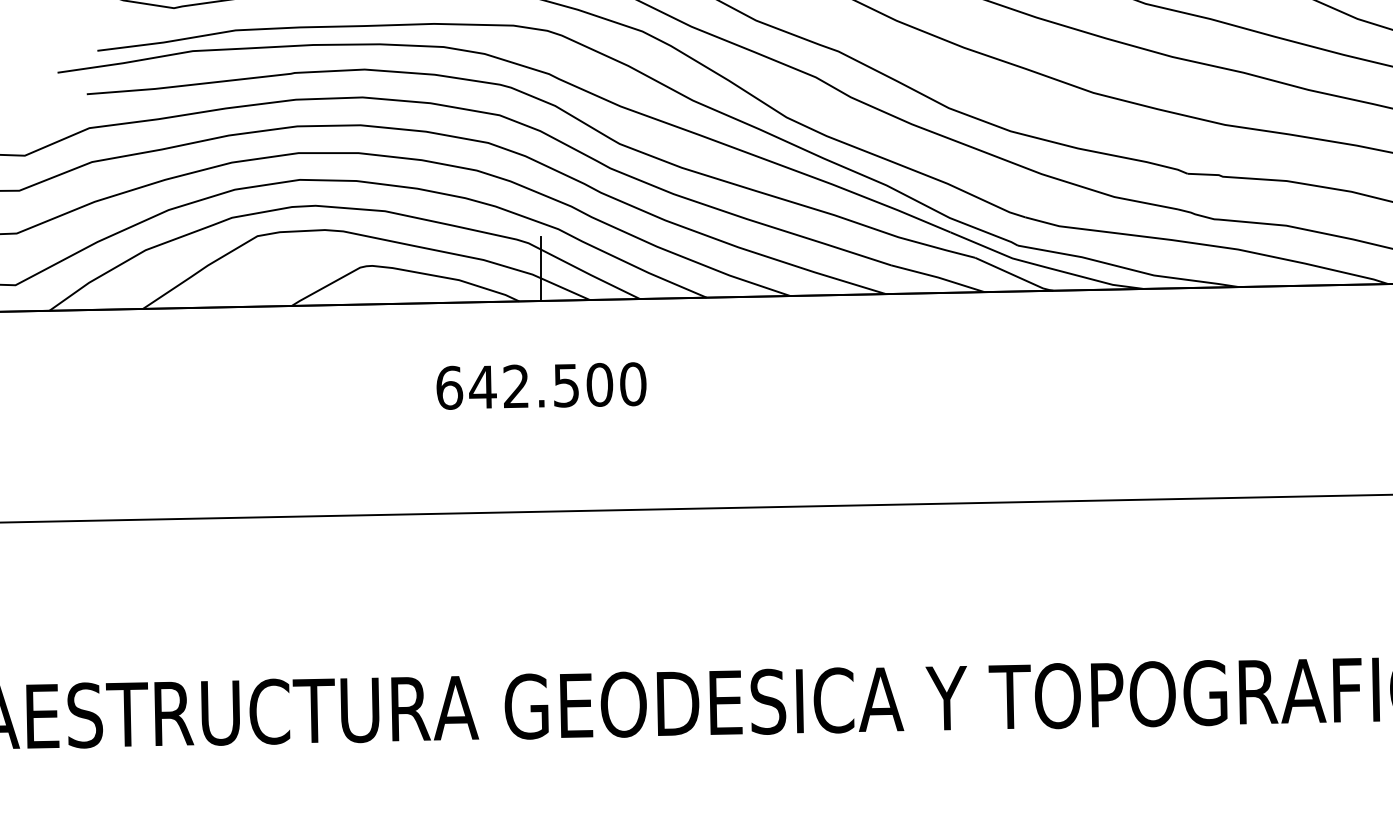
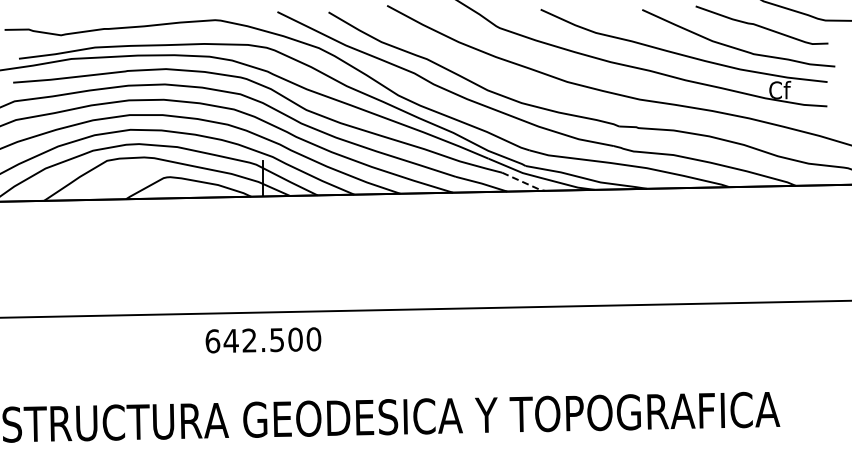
line: (1017, 277) -> (525, 183), solid -> dashed
text: (541, 386) -> (263, 340), moved

